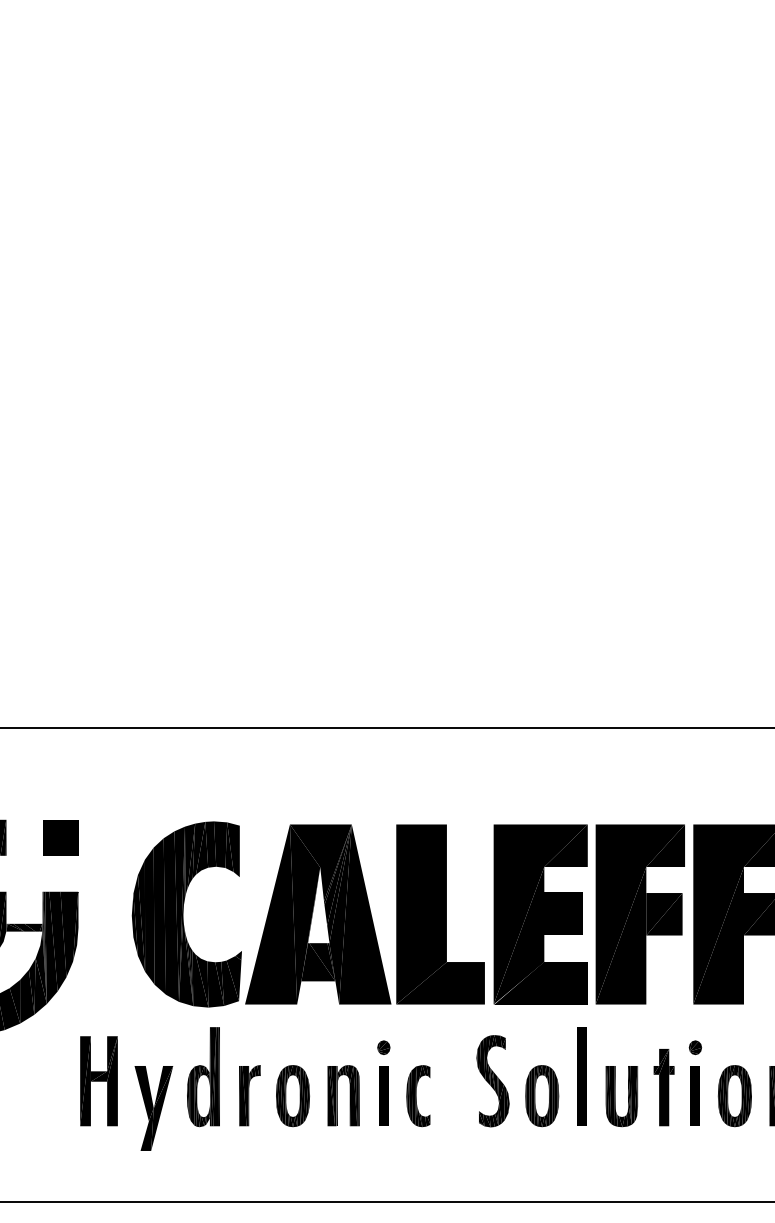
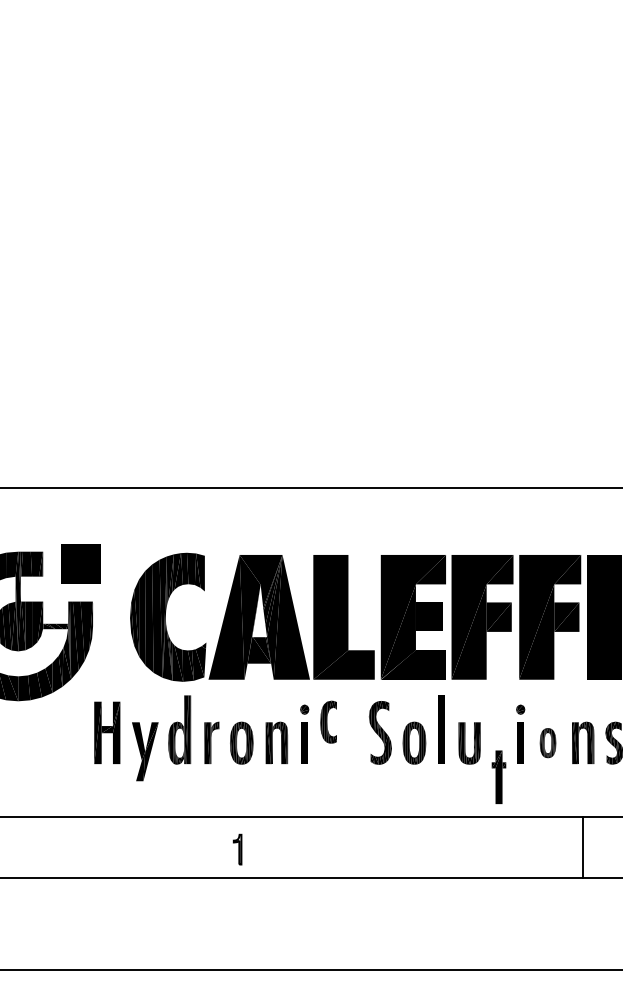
part: (60, 838) -> (80, 564), size x1.6
part: (663, 1086) -> (498, 776), moved
part: (418, 1095) -> (328, 721), moved
part: (734, 1095) -> (547, 742), size x0.7

